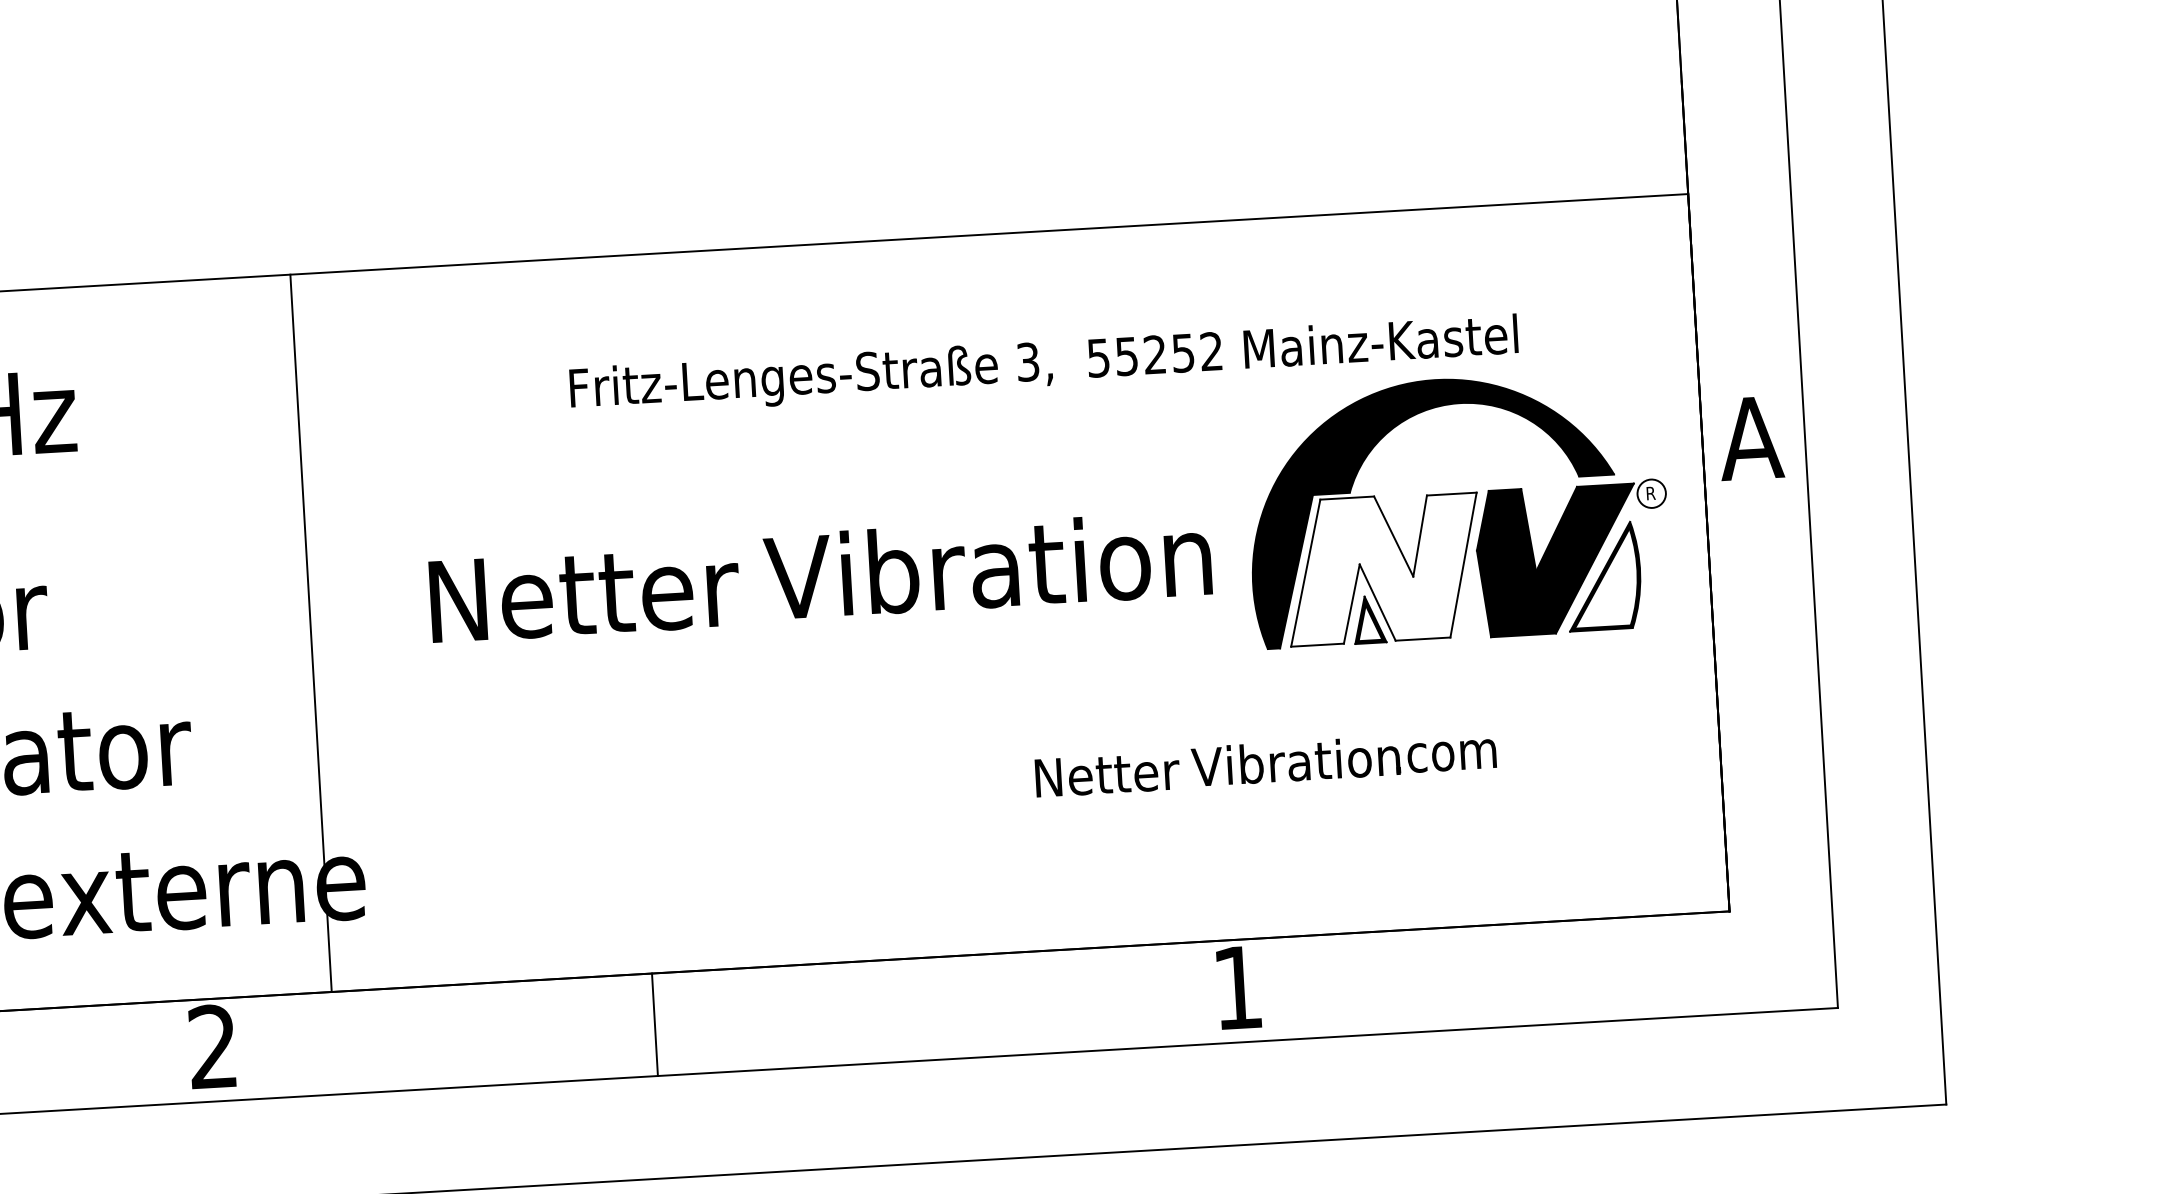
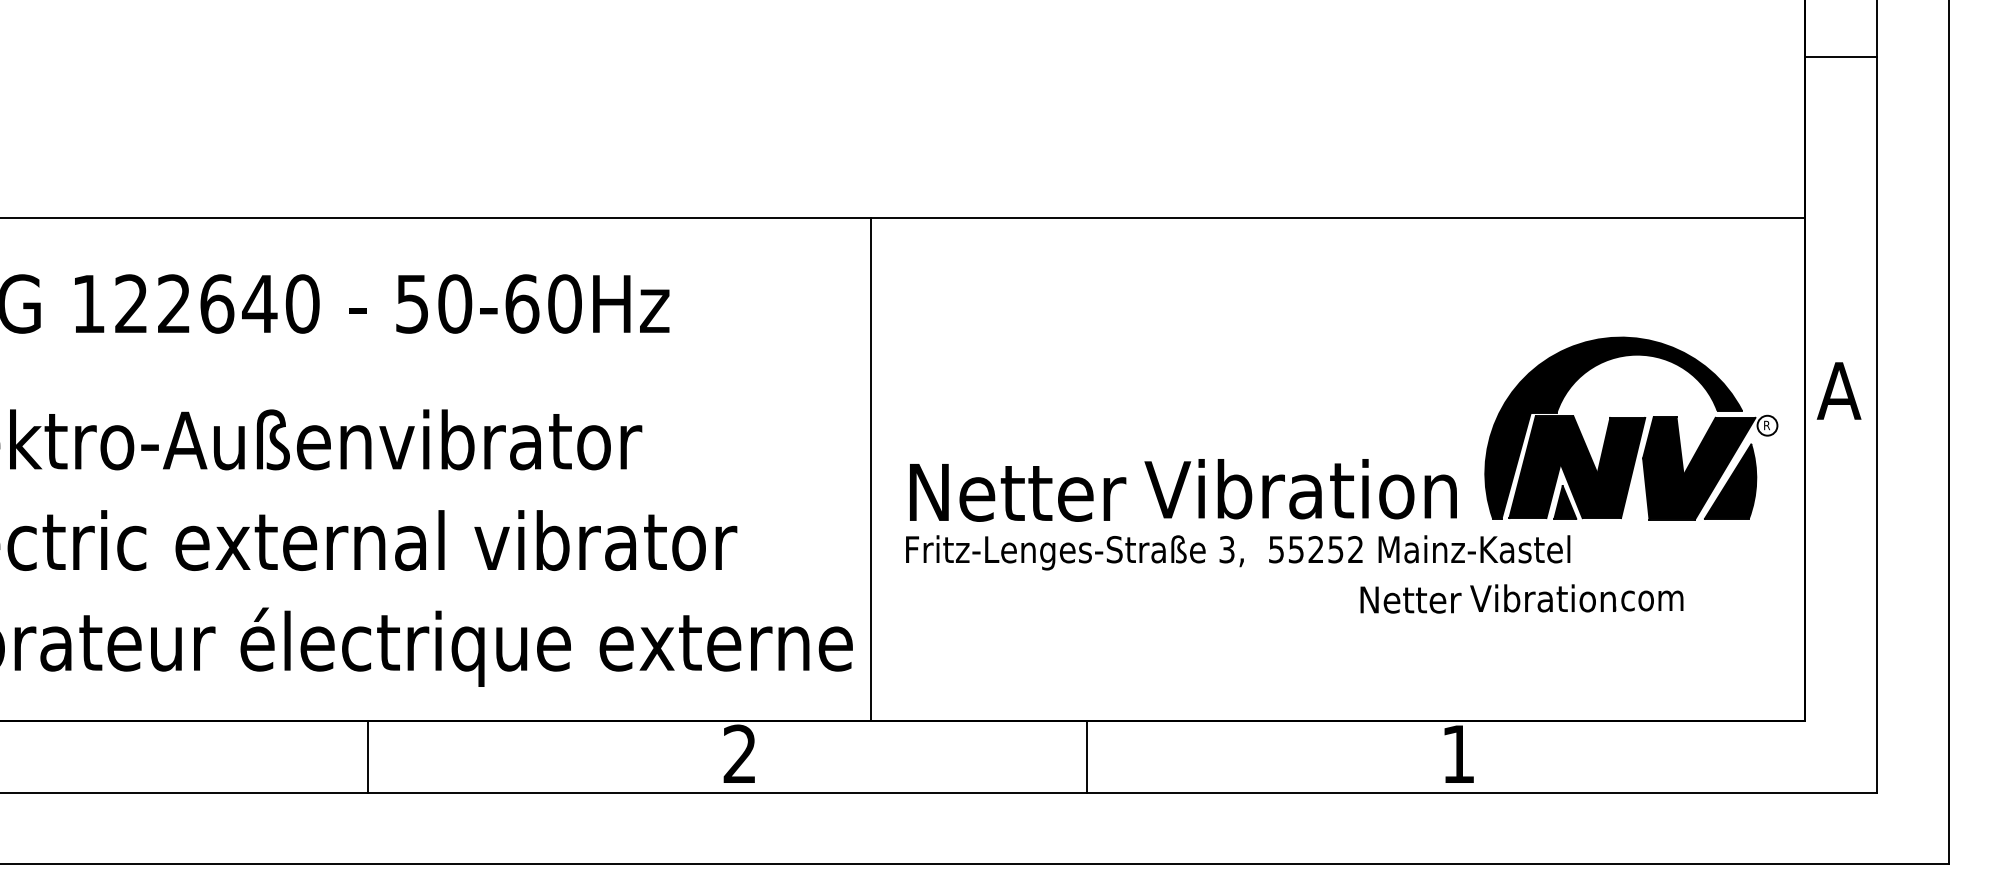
text: (1044, 365) -> (1238, 552), moved
fill: (1384, 568) -> (1577, 467), added
text: (820, 577) -> (1183, 490), moved
fill: (1605, 577) -> (1731, 482), added
fill: (1368, 622) -> (1564, 504), added
line: (311, 632) -> (871, 468), moved
text: (1265, 763) -> (1521, 598), moved
line: (654, 1024) -> (1086, 756), moved

